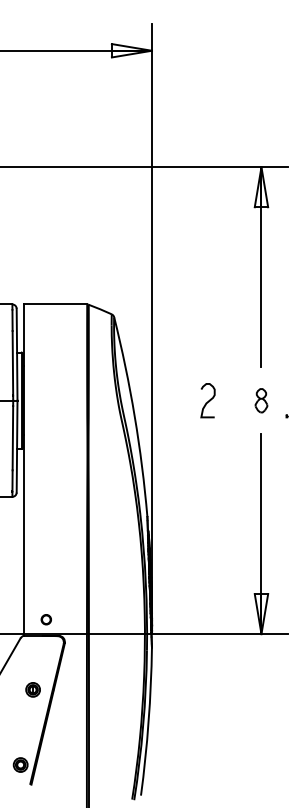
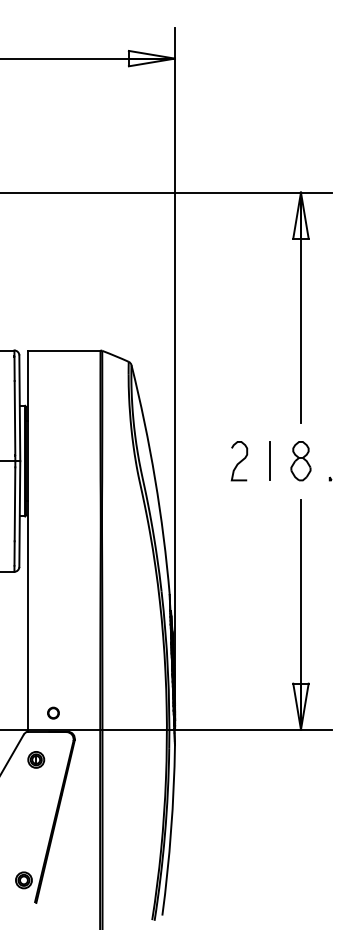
line: (234, 400) -> (270, 460), added
part: (261, 400) -> (300, 461), size x1.43
part: (33, 689) -> (36, 759), moved

